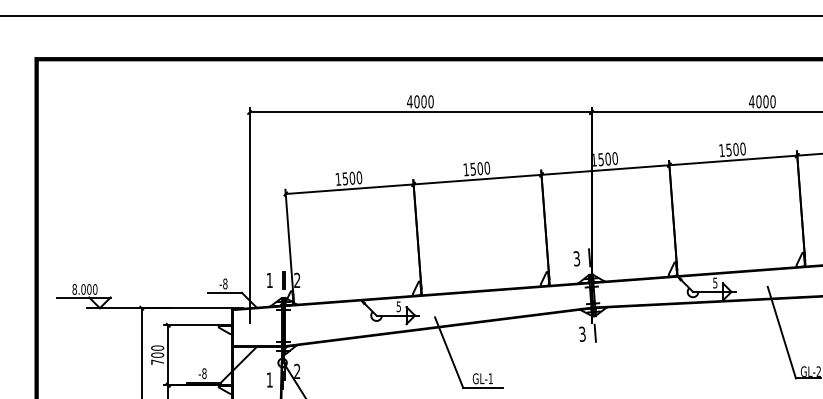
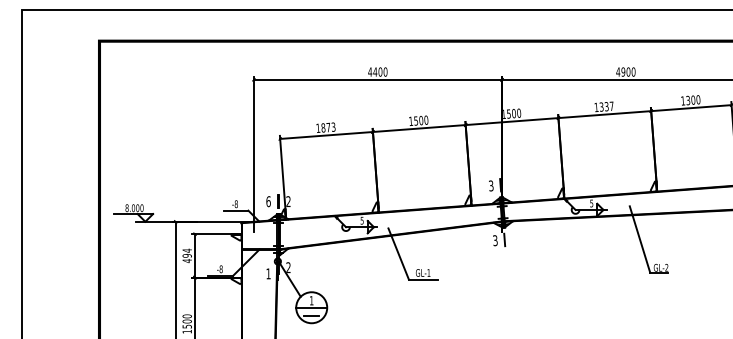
text: (417, 101) -> (375, 71), 4000 -> 4400
text: (759, 101) -> (623, 71), 4000 -> 4900
text: (735, 149) -> (606, 106), 1500 -> 1337
text: (352, 178) -> (328, 127), 1500 -> 1873
text: (269, 280) -> (268, 201), 1 -> 6
text: (156, 354) -> (186, 255), 700 -> 494

